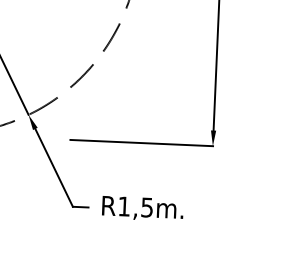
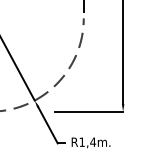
text: (148, 206) -> (93, 141), R1,5m. -> R1,4m.

